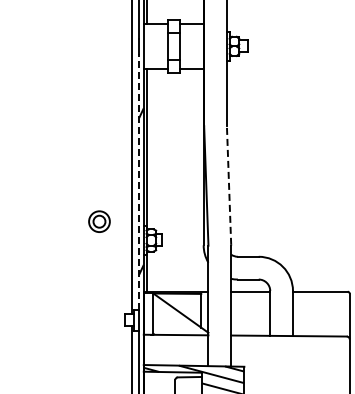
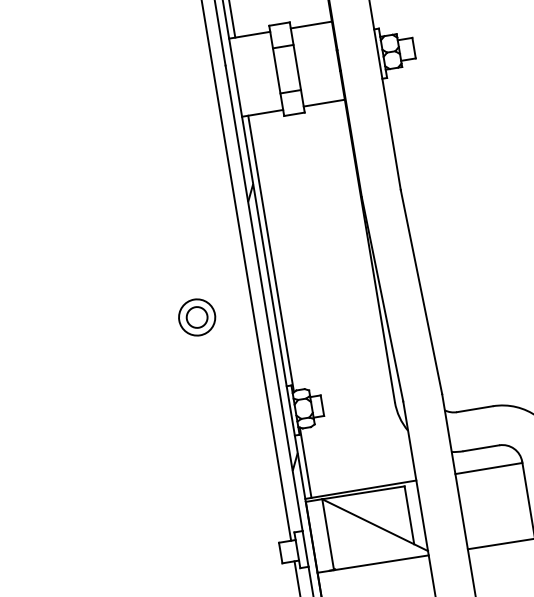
line: (139, 181) -> (266, 310), dashed -> solid
line: (229, 185) -> (422, 292), dashed -> solid
part: (99, 221) -> (197, 317), moved

